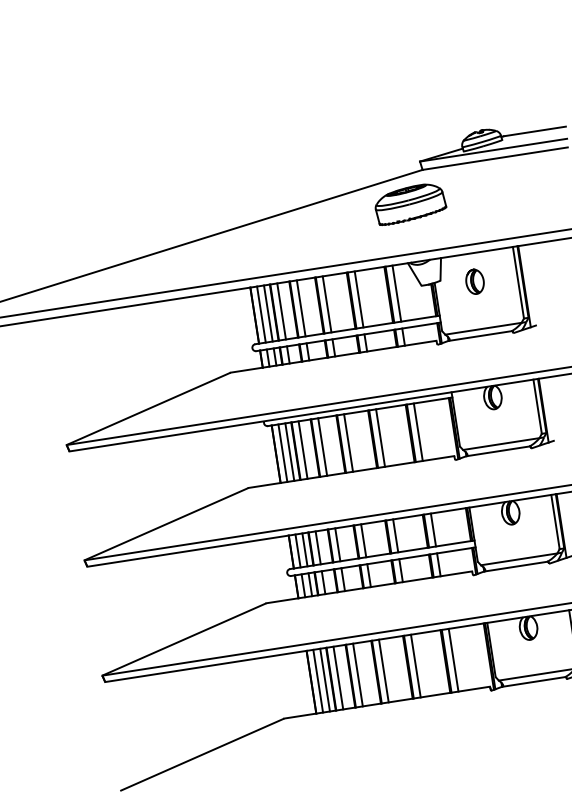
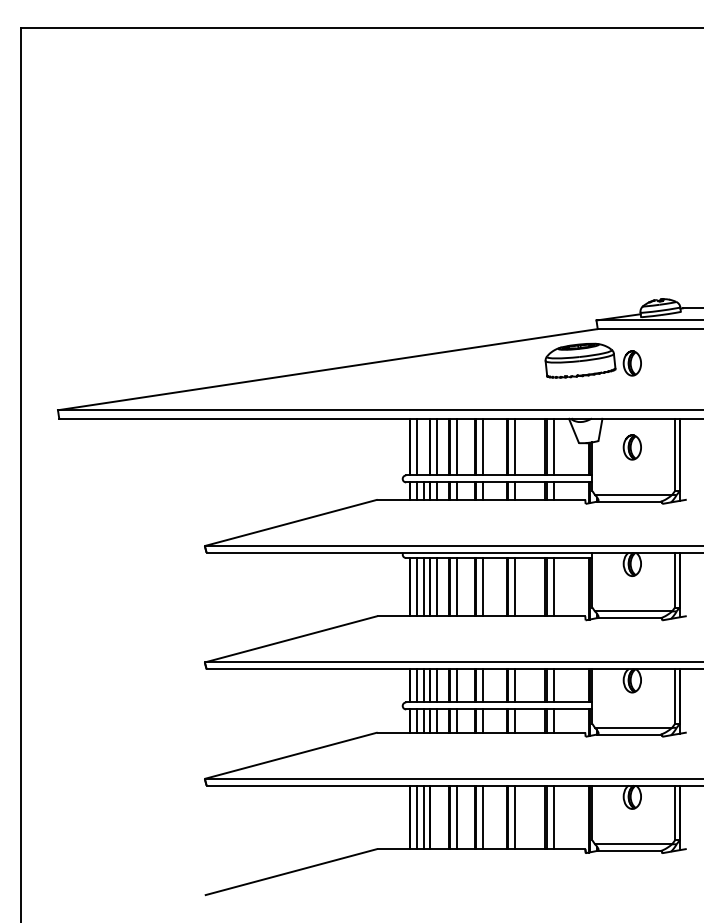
part: (461, 198) -> (631, 363), added
line: (268, 312) -> (423, 446), removed
line: (338, 677) -> (437, 816), removed

